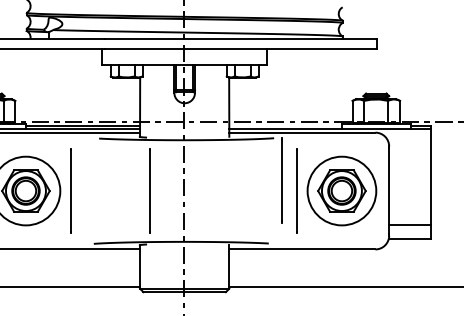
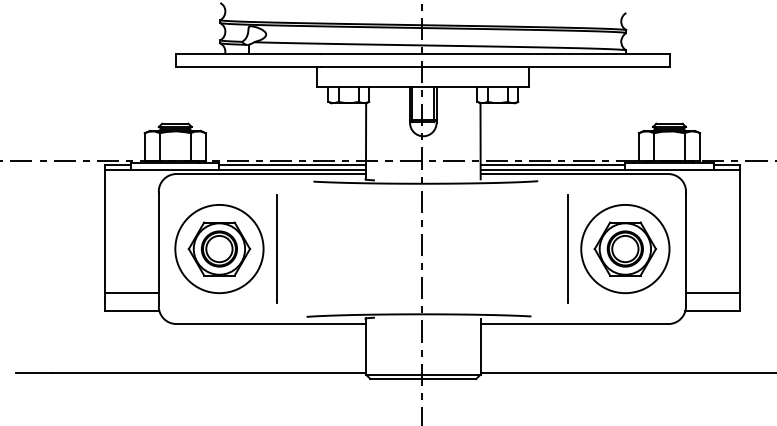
line: (285, 126) -> (552, 165), added
line: (281, 179) -> (547, 234), removed
line: (149, 190) -> (378, 248), removed

